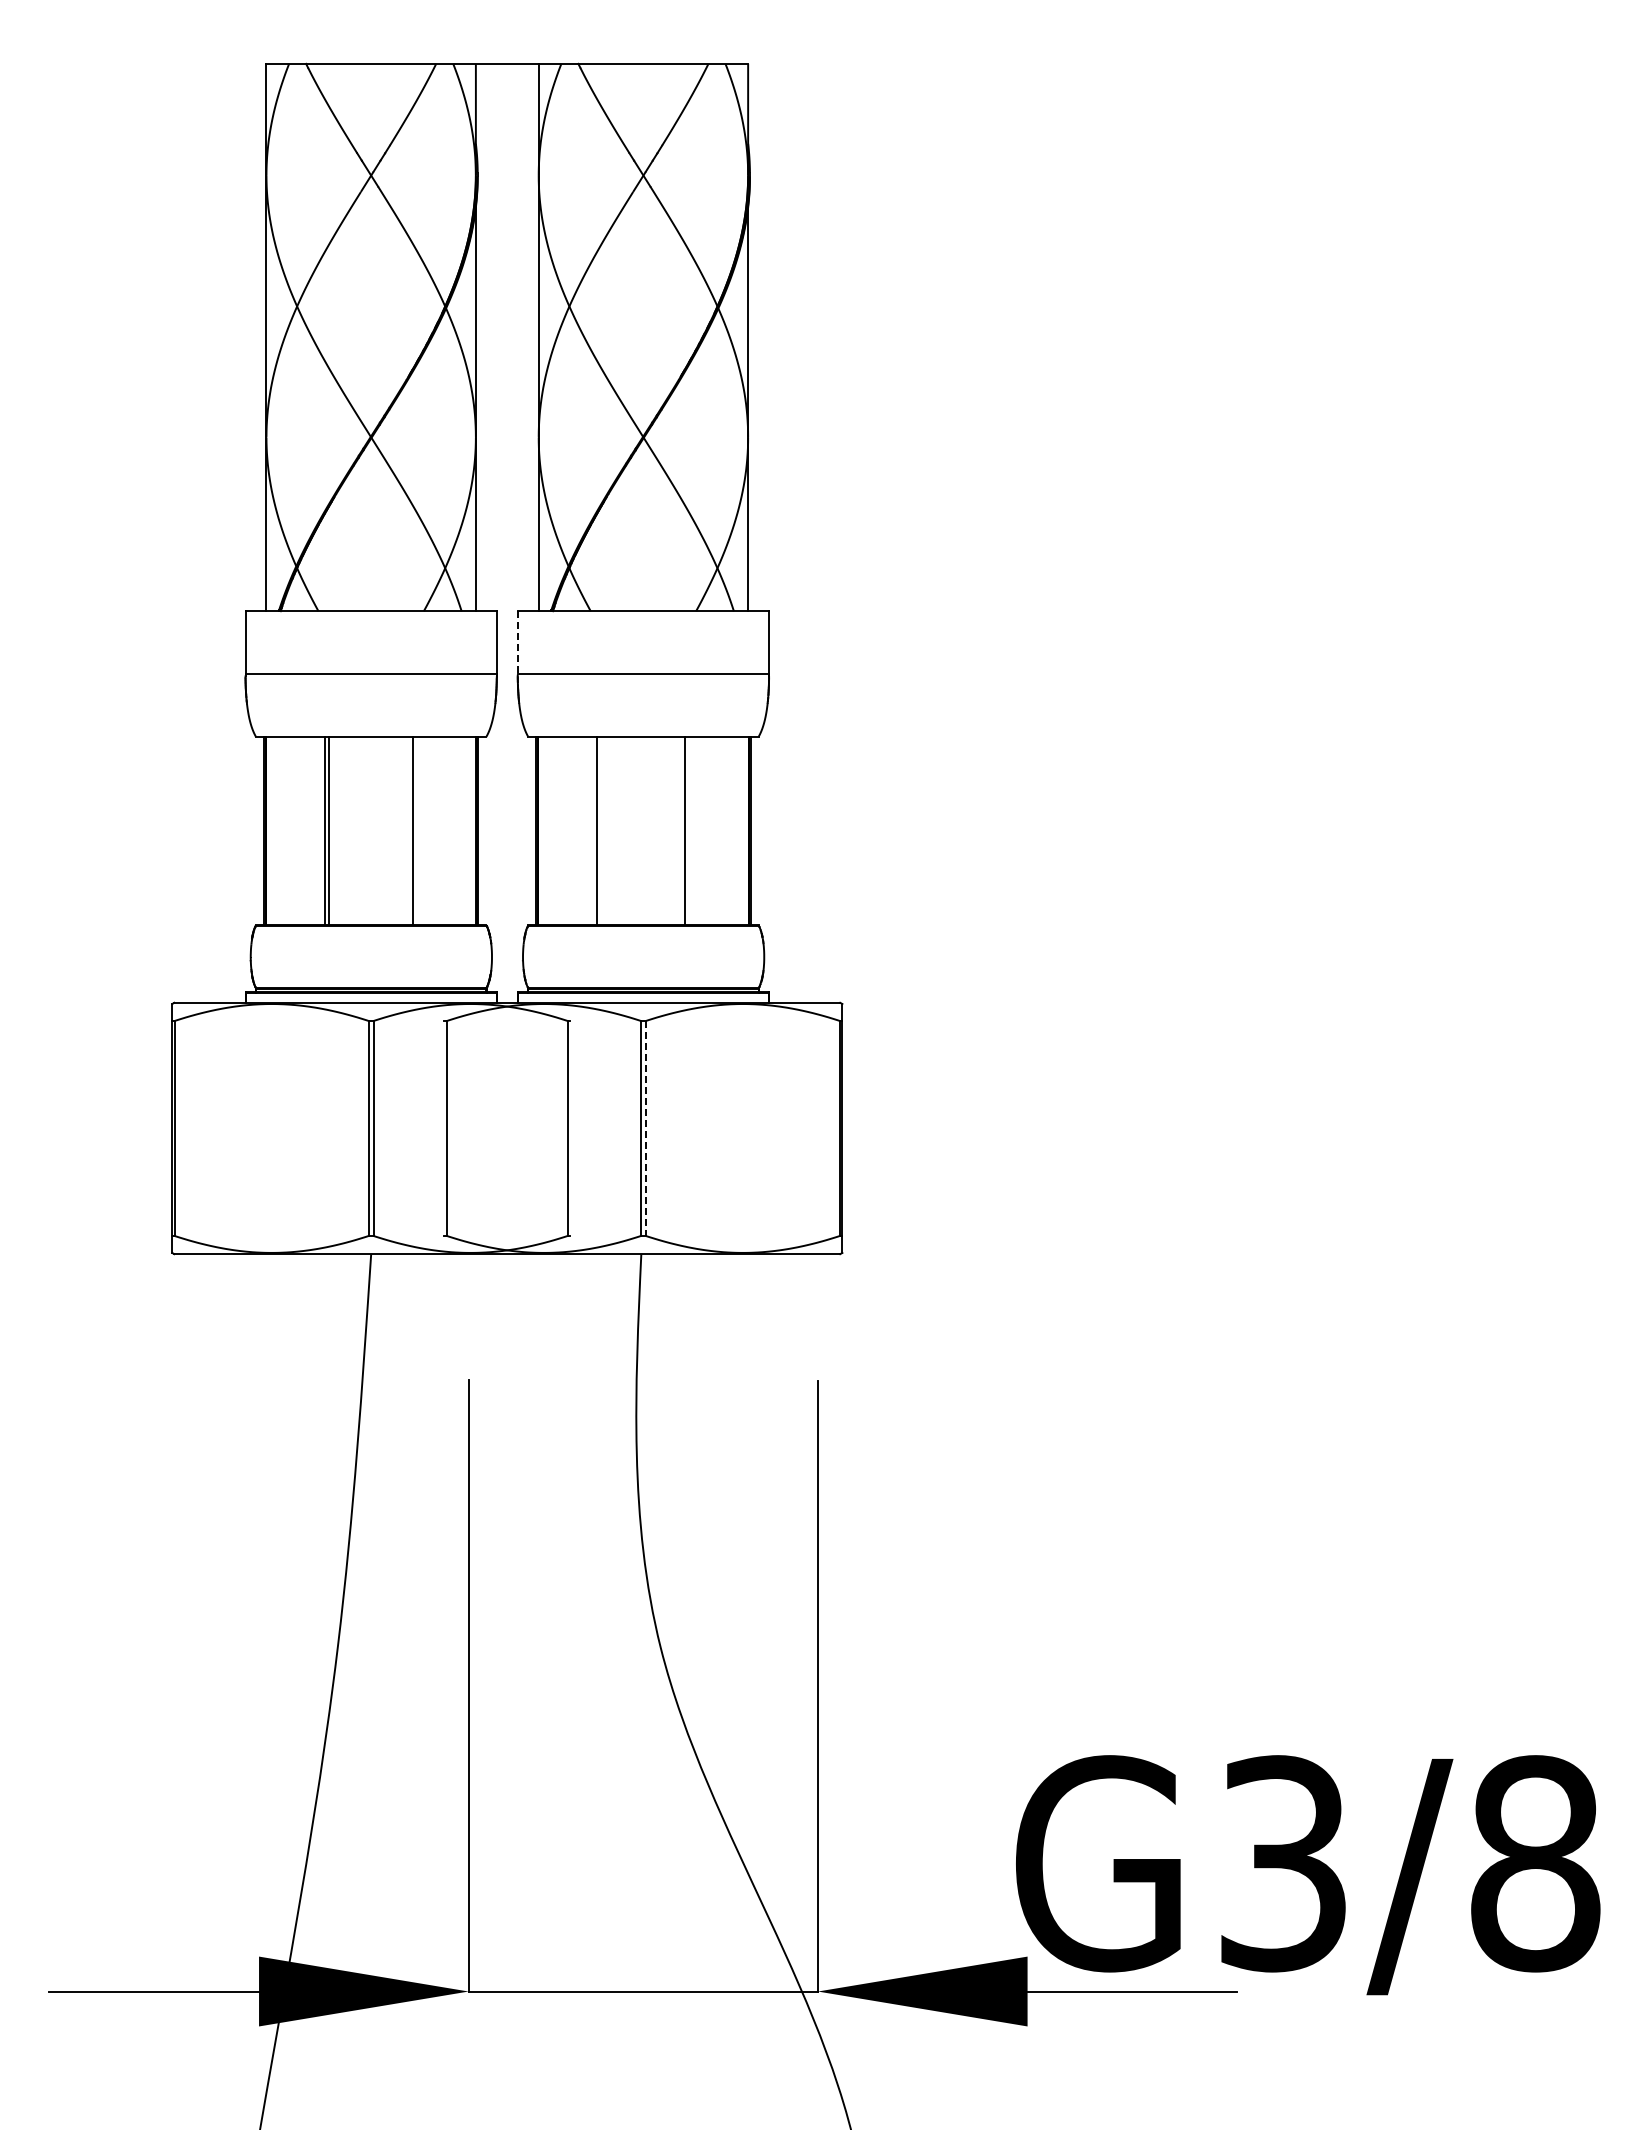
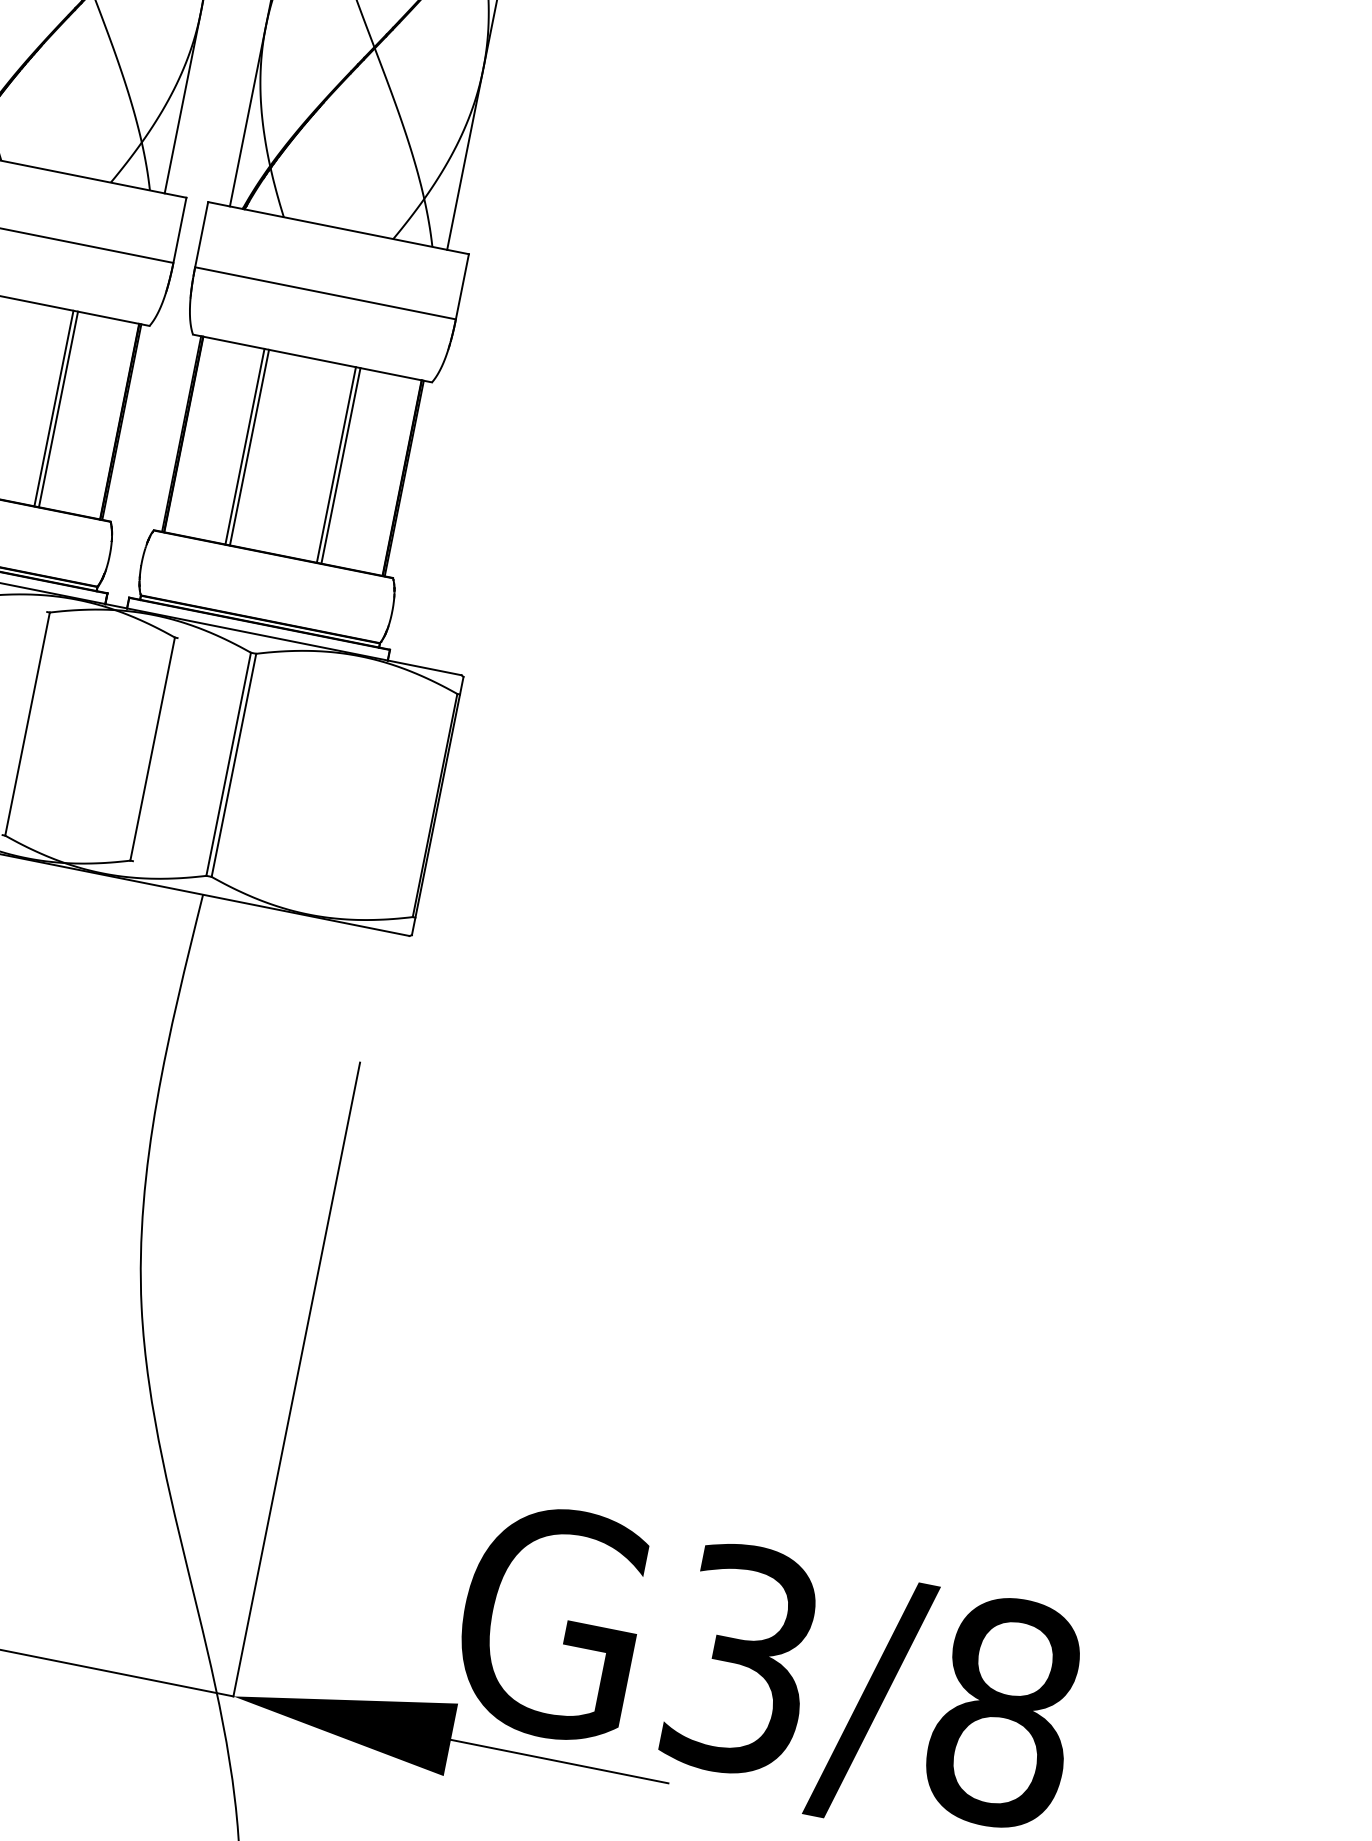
line: (517, 643) -> (201, 235), dashed -> solid
line: (417, 830) -> (58, 408), added
line: (601, 830) -> (249, 446), added
line: (689, 830) -> (340, 465), added
line: (645, 1128) -> (233, 765), dashed -> solid

